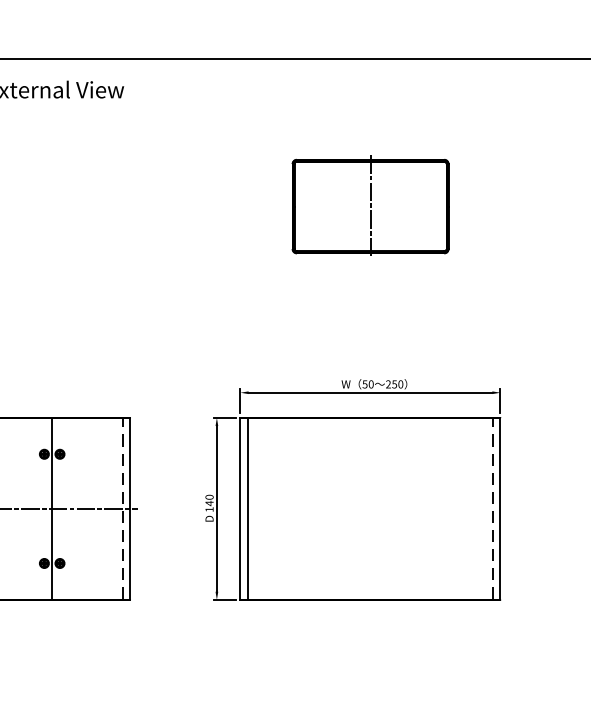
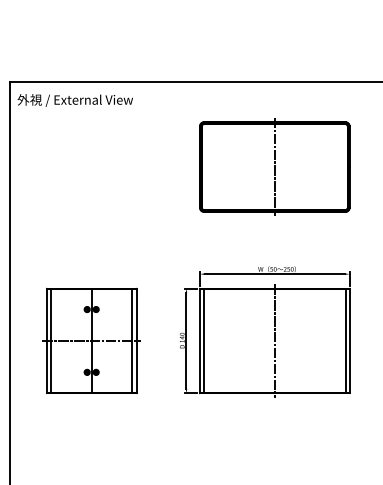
part: (369, 205) -> (274, 166), size x1.67
line: (123, 508) -> (132, 340), dashed -> solid
line: (369, 508) -> (274, 340), added
line: (493, 508) -> (345, 340), dashed -> solid

